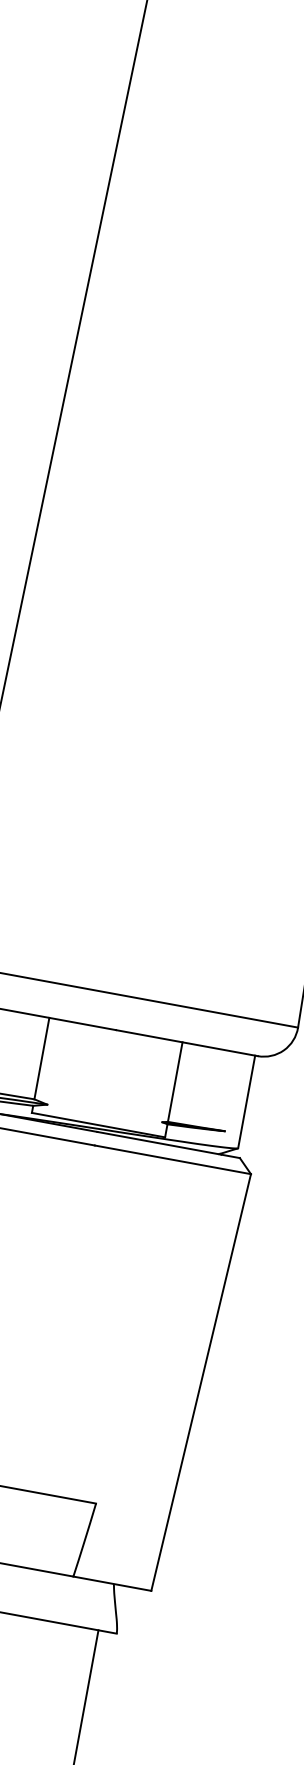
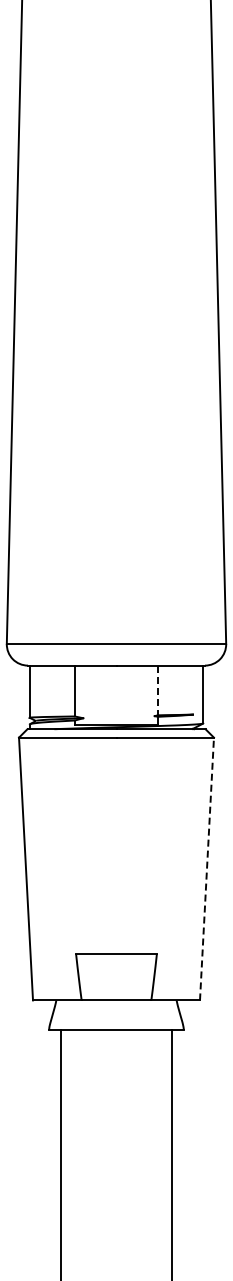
line: (175, 1082) -> (158, 690), solid -> dashed
line: (200, 1383) -> (206, 869), solid -> dashed

